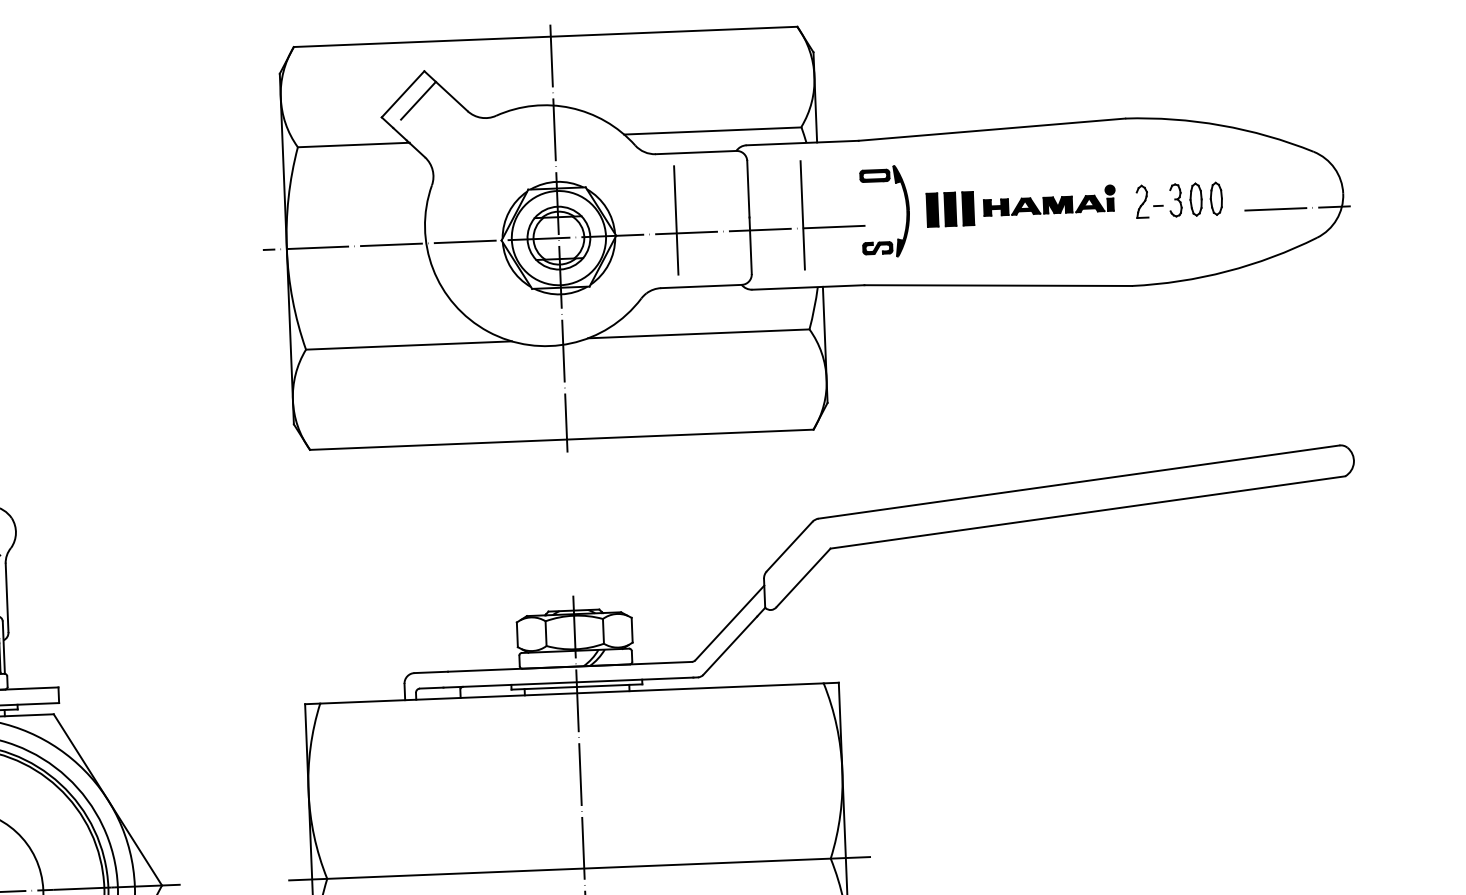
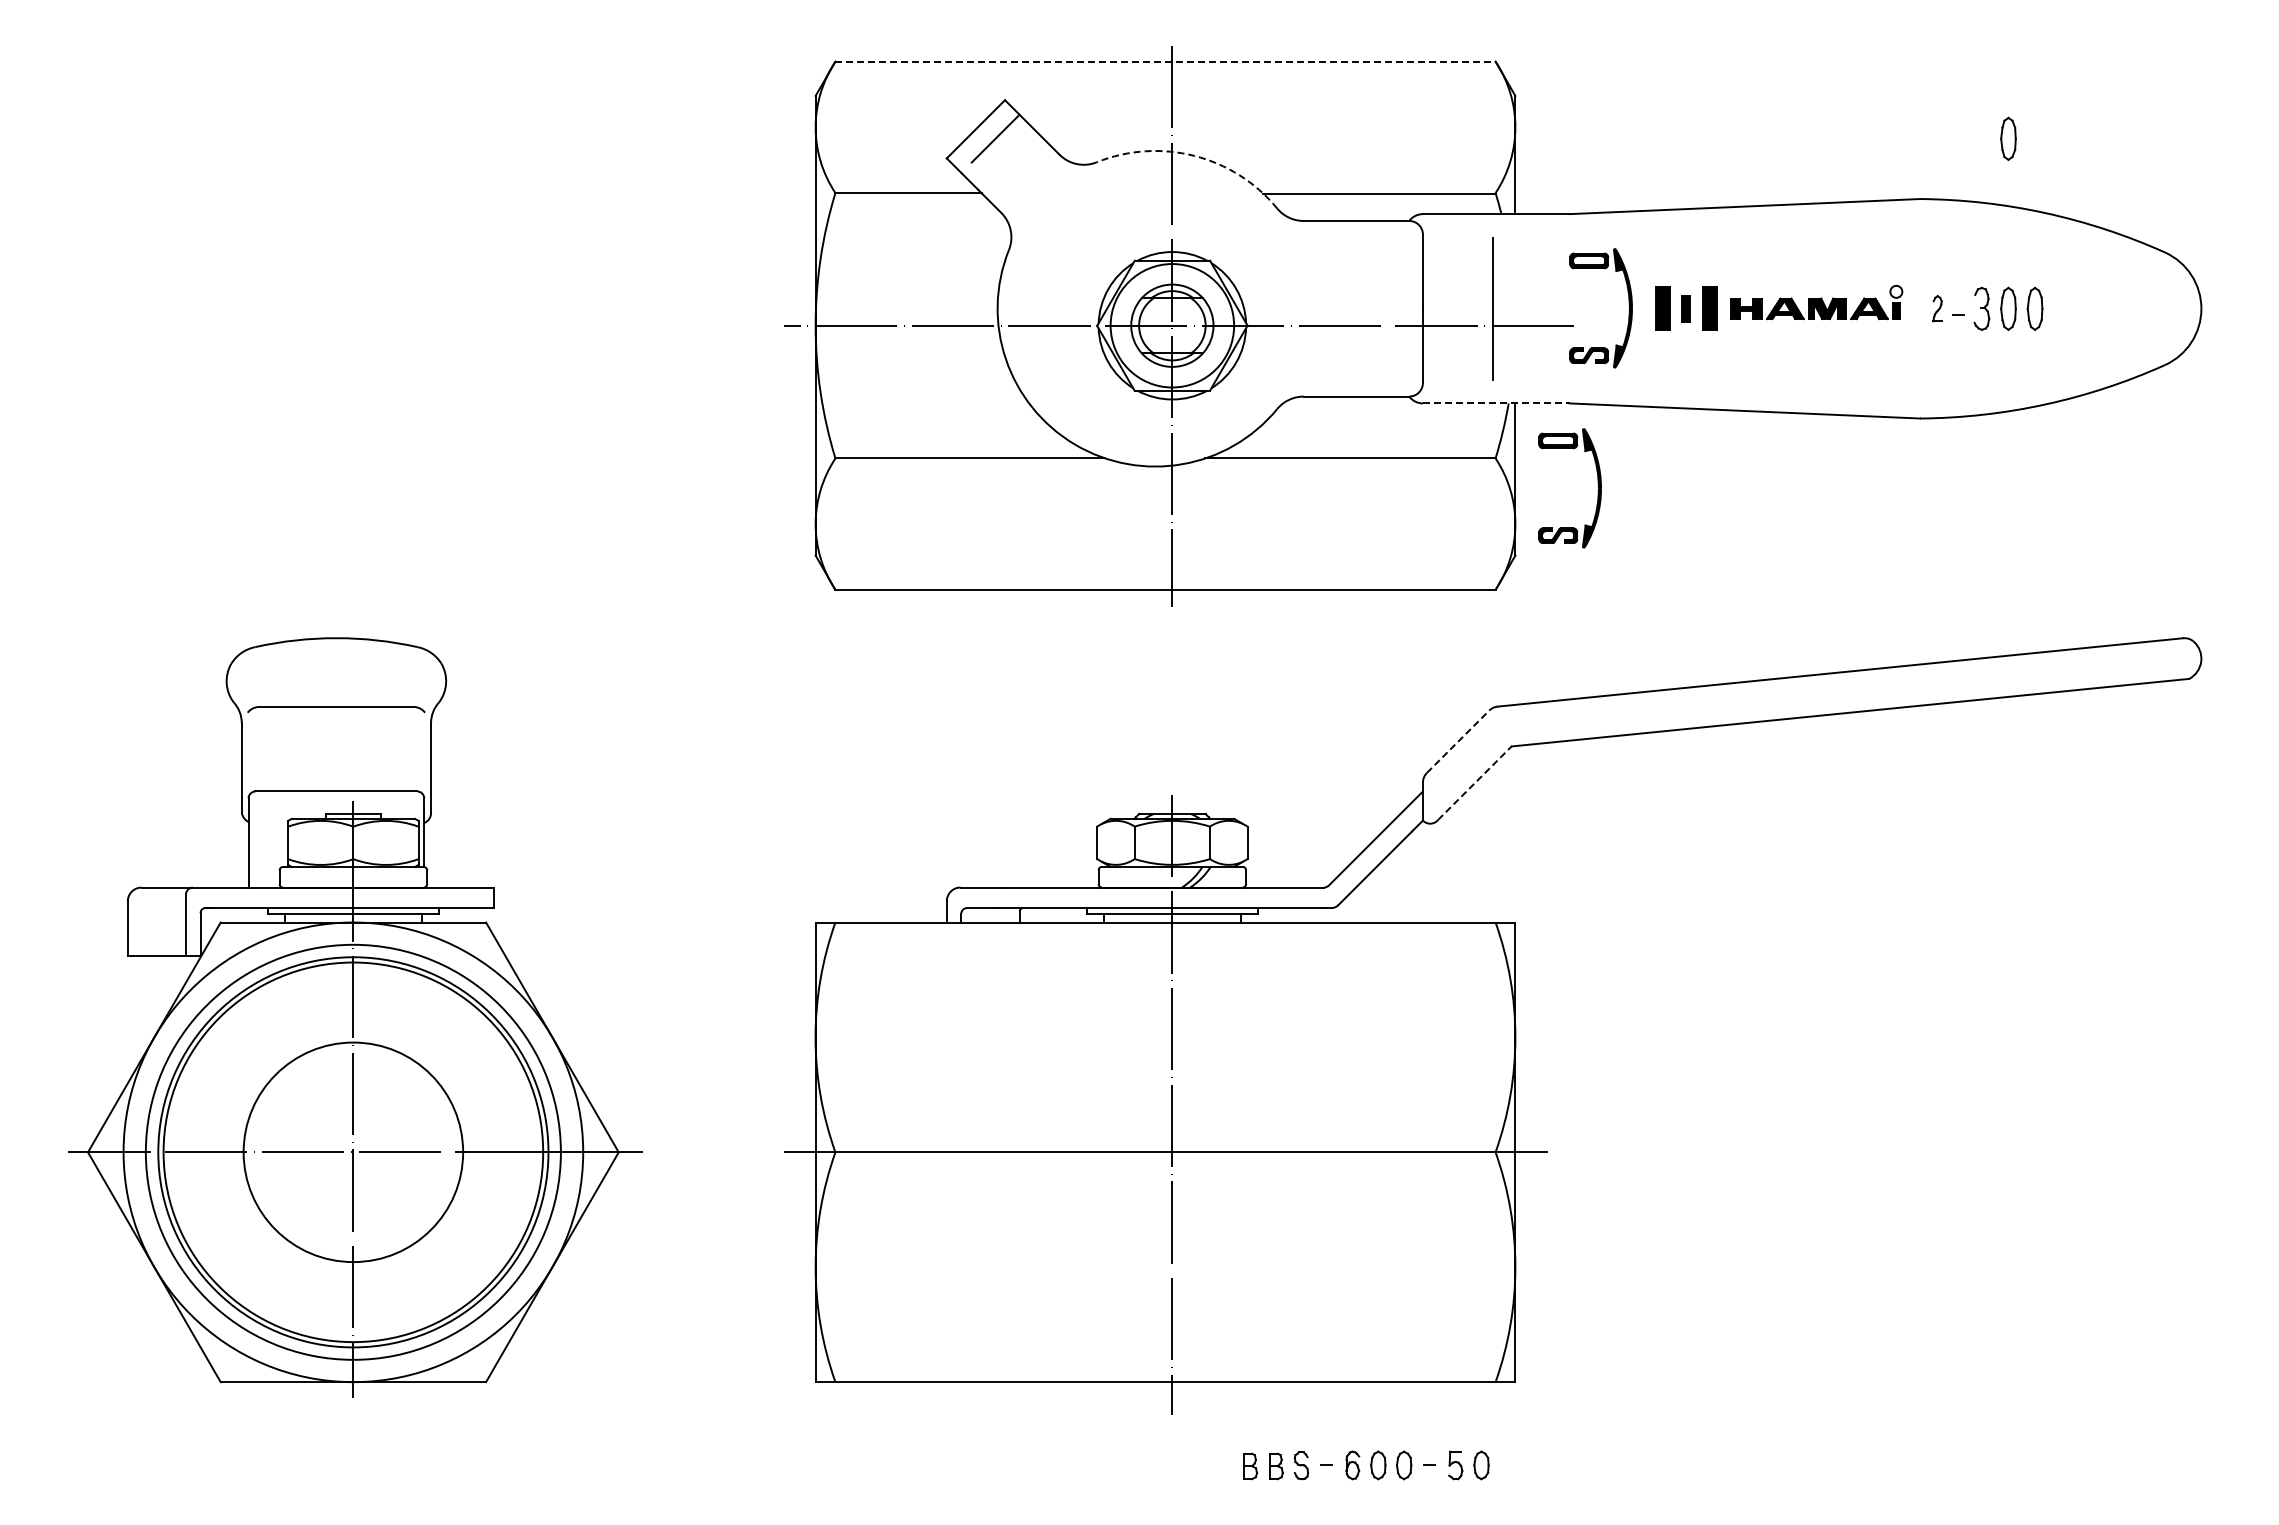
line: (546, 36) -> (1166, 61), solid -> dashed
part: (1190, 69) -> (2008, 138), added
arc: (570, 107) -> (1194, 155), solid -> dashed
fill: (1110, 189) -> (1896, 291), removed
part: (1141, 201) -> (1937, 308), size x0.6
line: (1297, 208) -> (2140, 325), removed
part: (949, 209) -> (1685, 308), size x0.6
line: (675, 220) -> (1326, 308), removed
line: (808, 287) -> (1496, 403), solid -> dashed
part: (888, 346) -> (1597, 484), added
line: (789, 546) -> (1458, 741), solid -> dashed
line: (803, 577) -> (1474, 783), solid -> dashed

